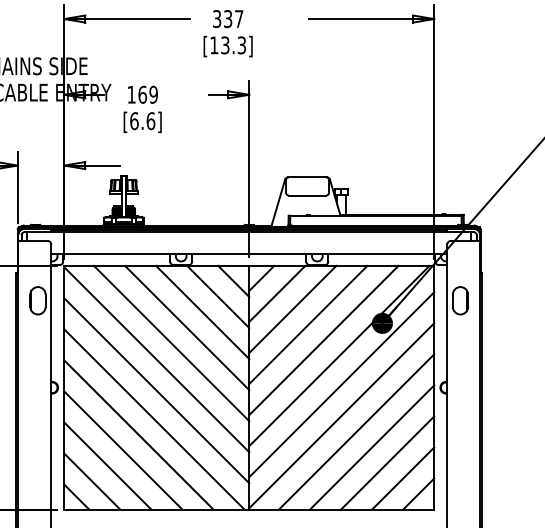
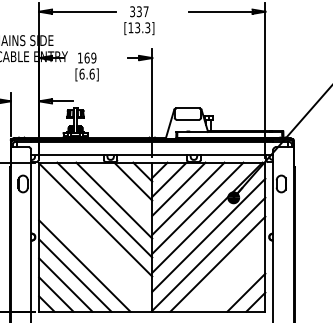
line: (202, 311) -> (123, 190), removed
line: (156, 389) -> (95, 238), removed
line: (154, 419) -> (94, 256), removed
line: (372, 447) -> (227, 273), removed
line: (386, 461) -> (236, 282), removed

